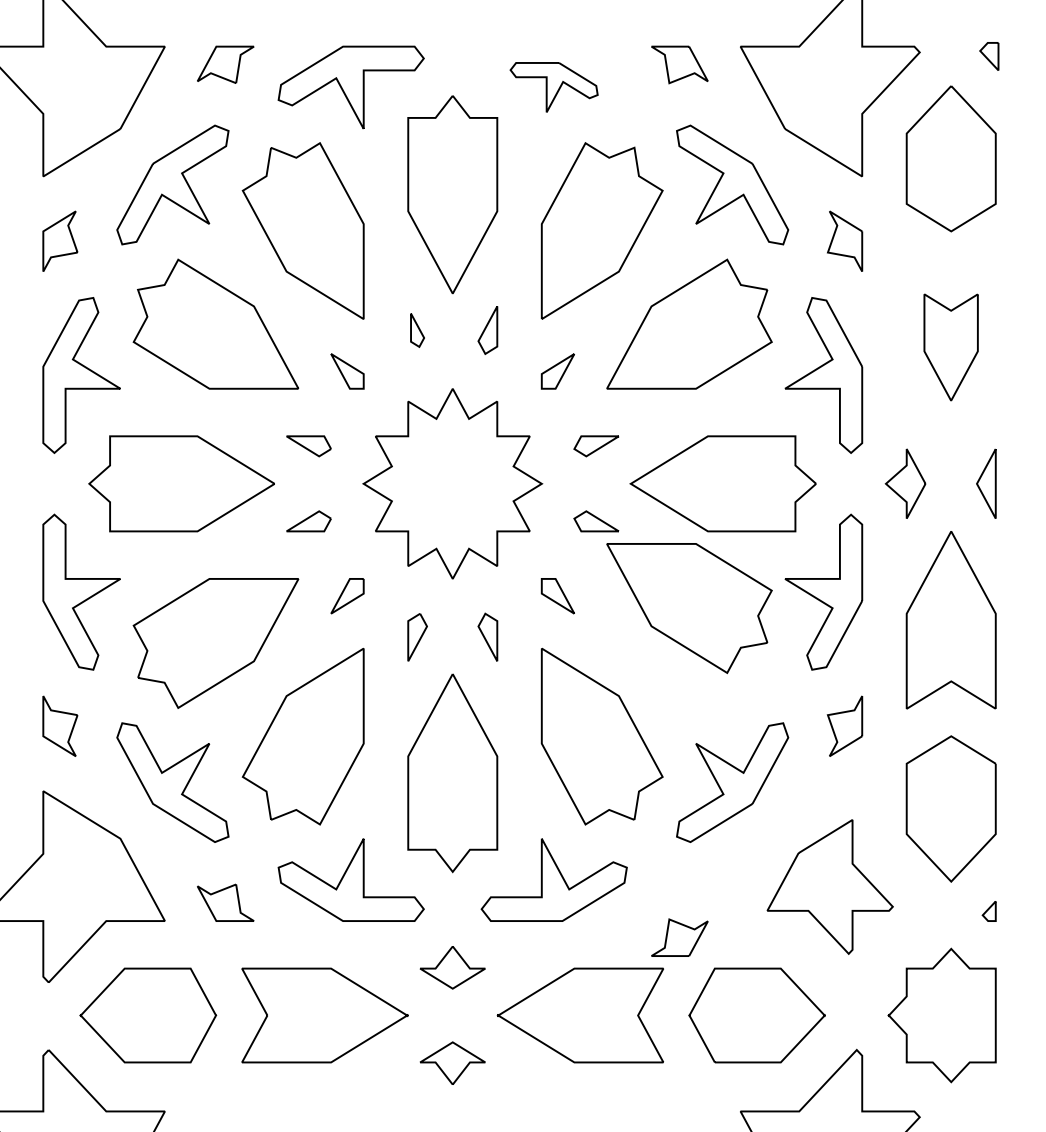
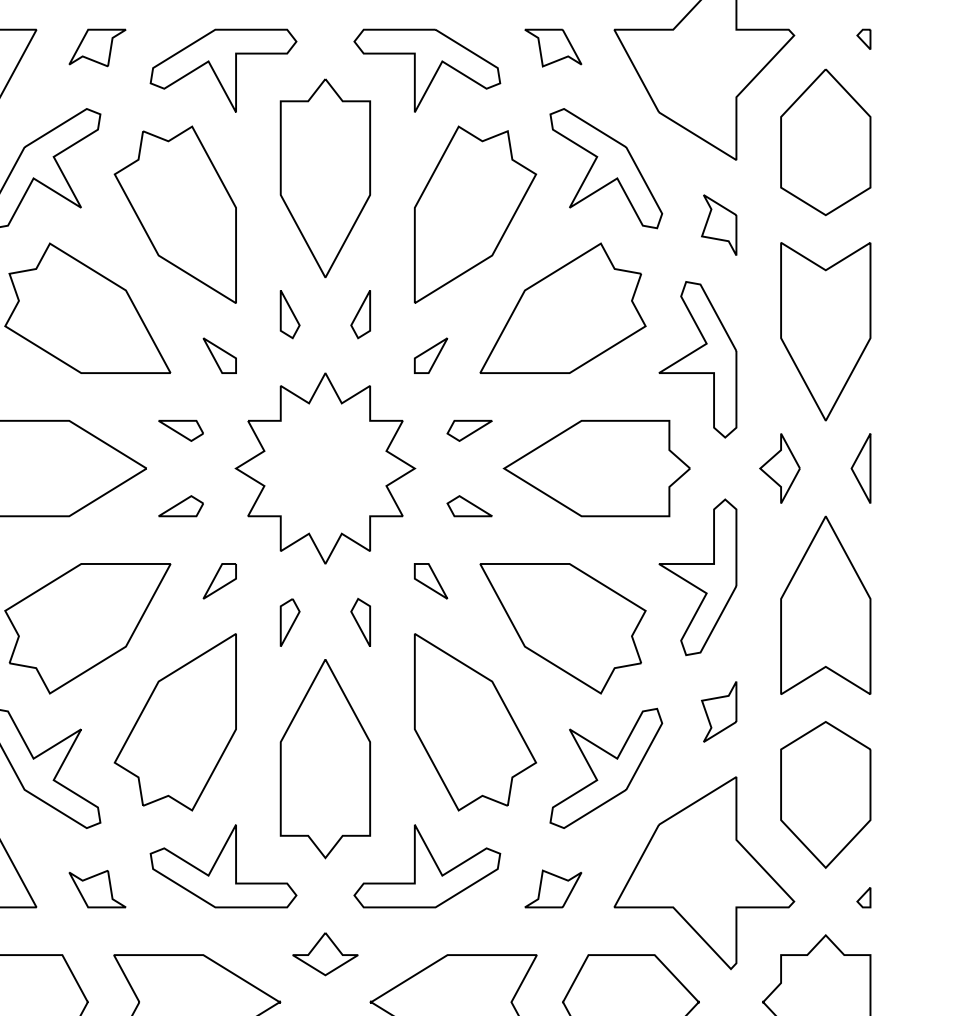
part: (988, 55) -> (863, 38), size x0.71
part: (553, 87) -> (426, 70), size x1.67
part: (417, 330) -> (290, 314), size x1.43
part: (950, 347) -> (825, 331), size x1.67
part: (689, 608) -> (563, 628), moved
part: (829, 886) -> (703, 872), size x1.43
part: (679, 937) -> (553, 888), moved

